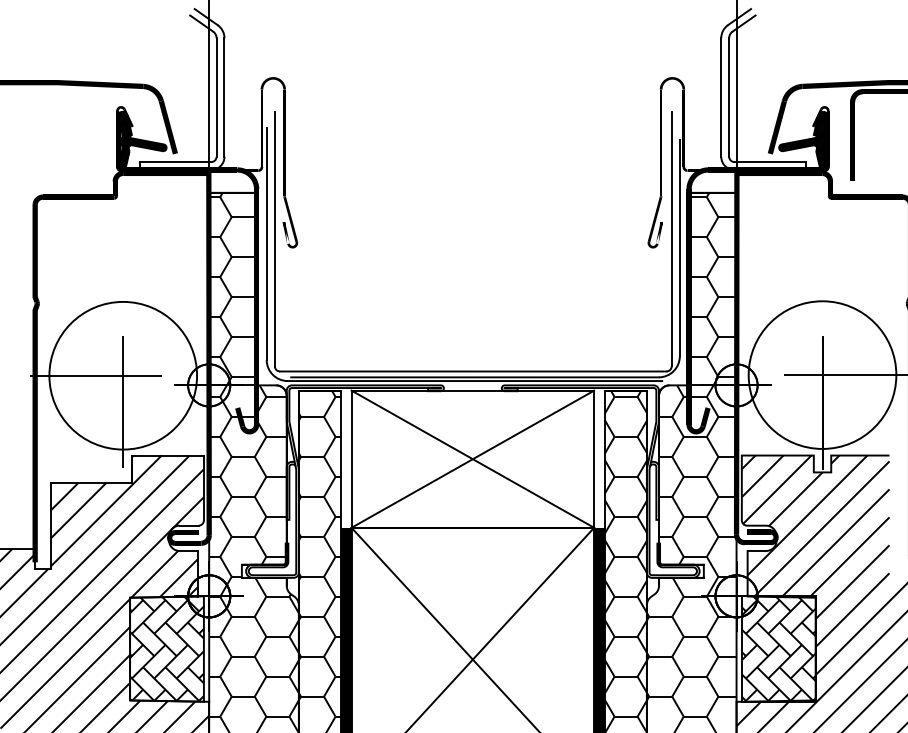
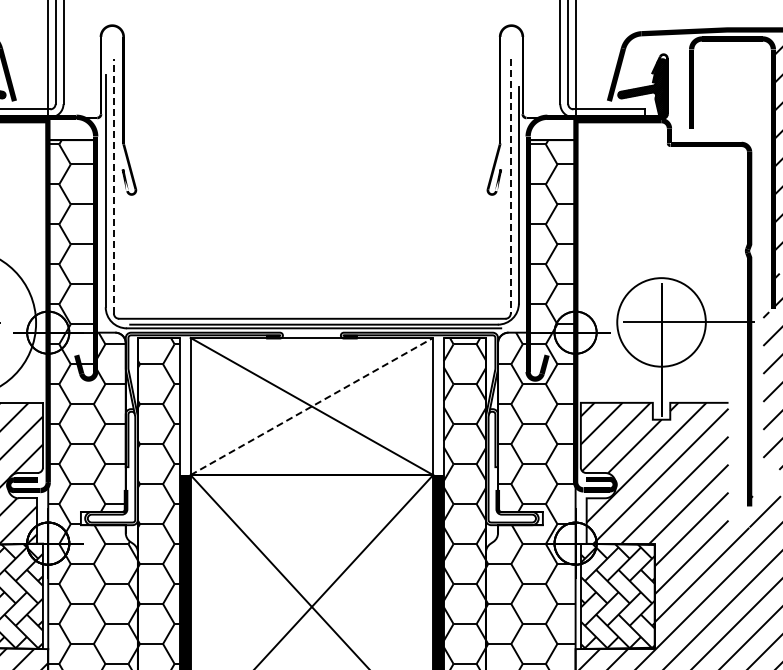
line: (274, 238) -> (113, 185), solid -> dashed
line: (671, 239) -> (510, 186), solid -> dashed
circle: (822, 374) -> (661, 321), size x0.6
line: (473, 458) -> (312, 405), solid -> dashed

